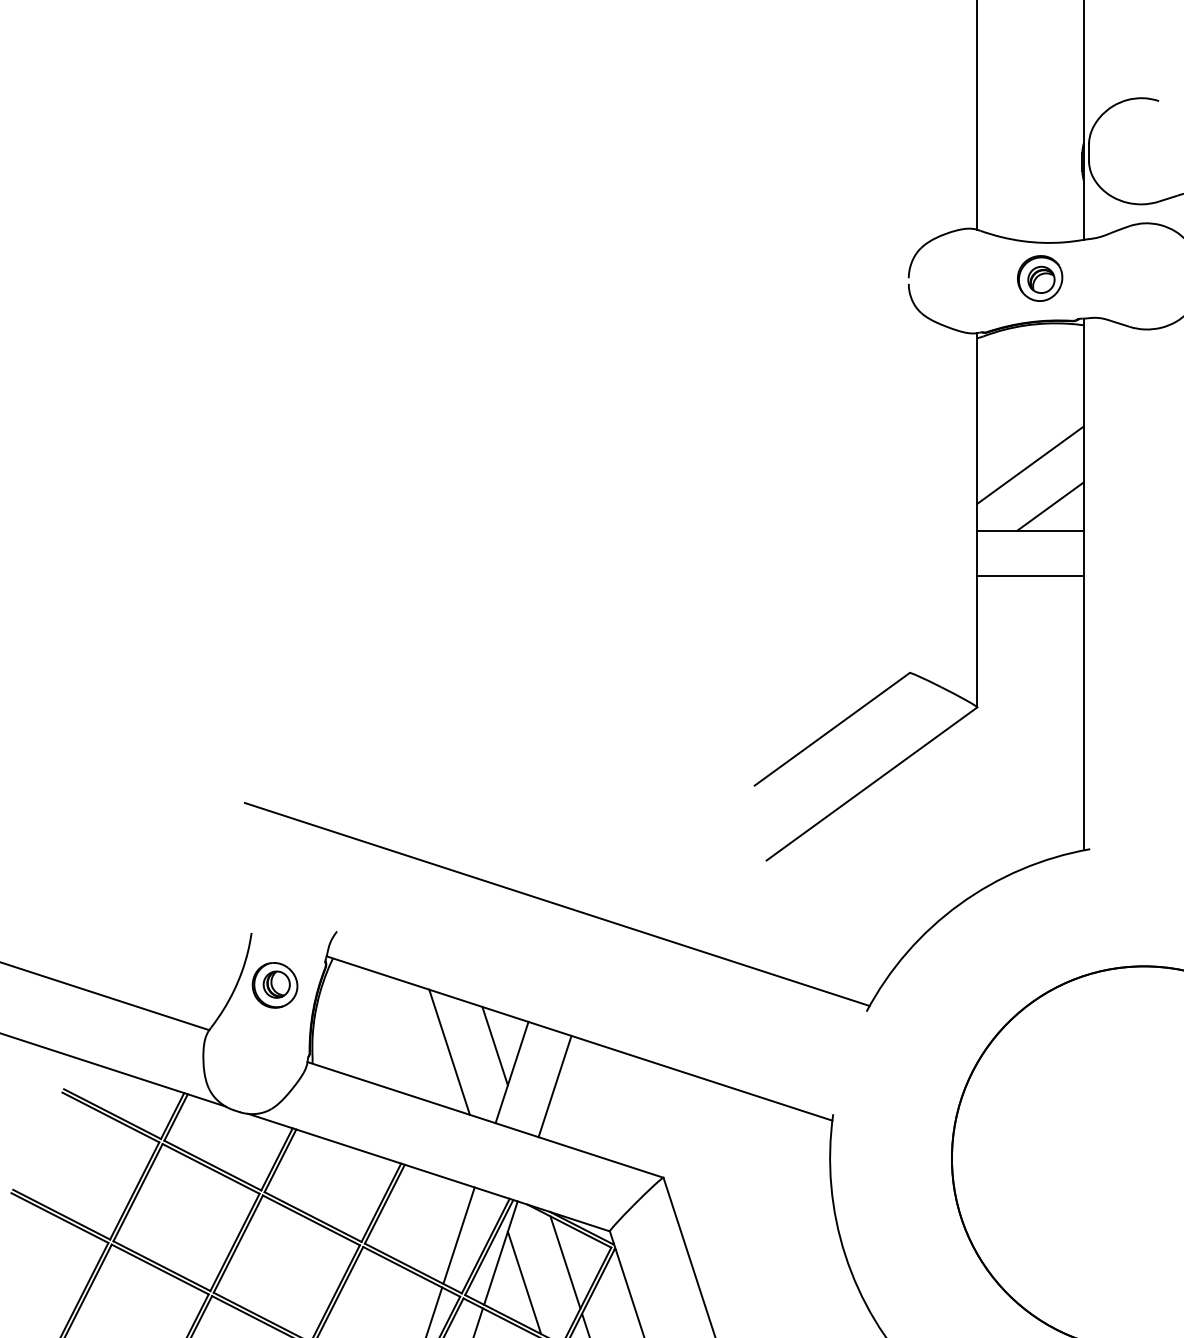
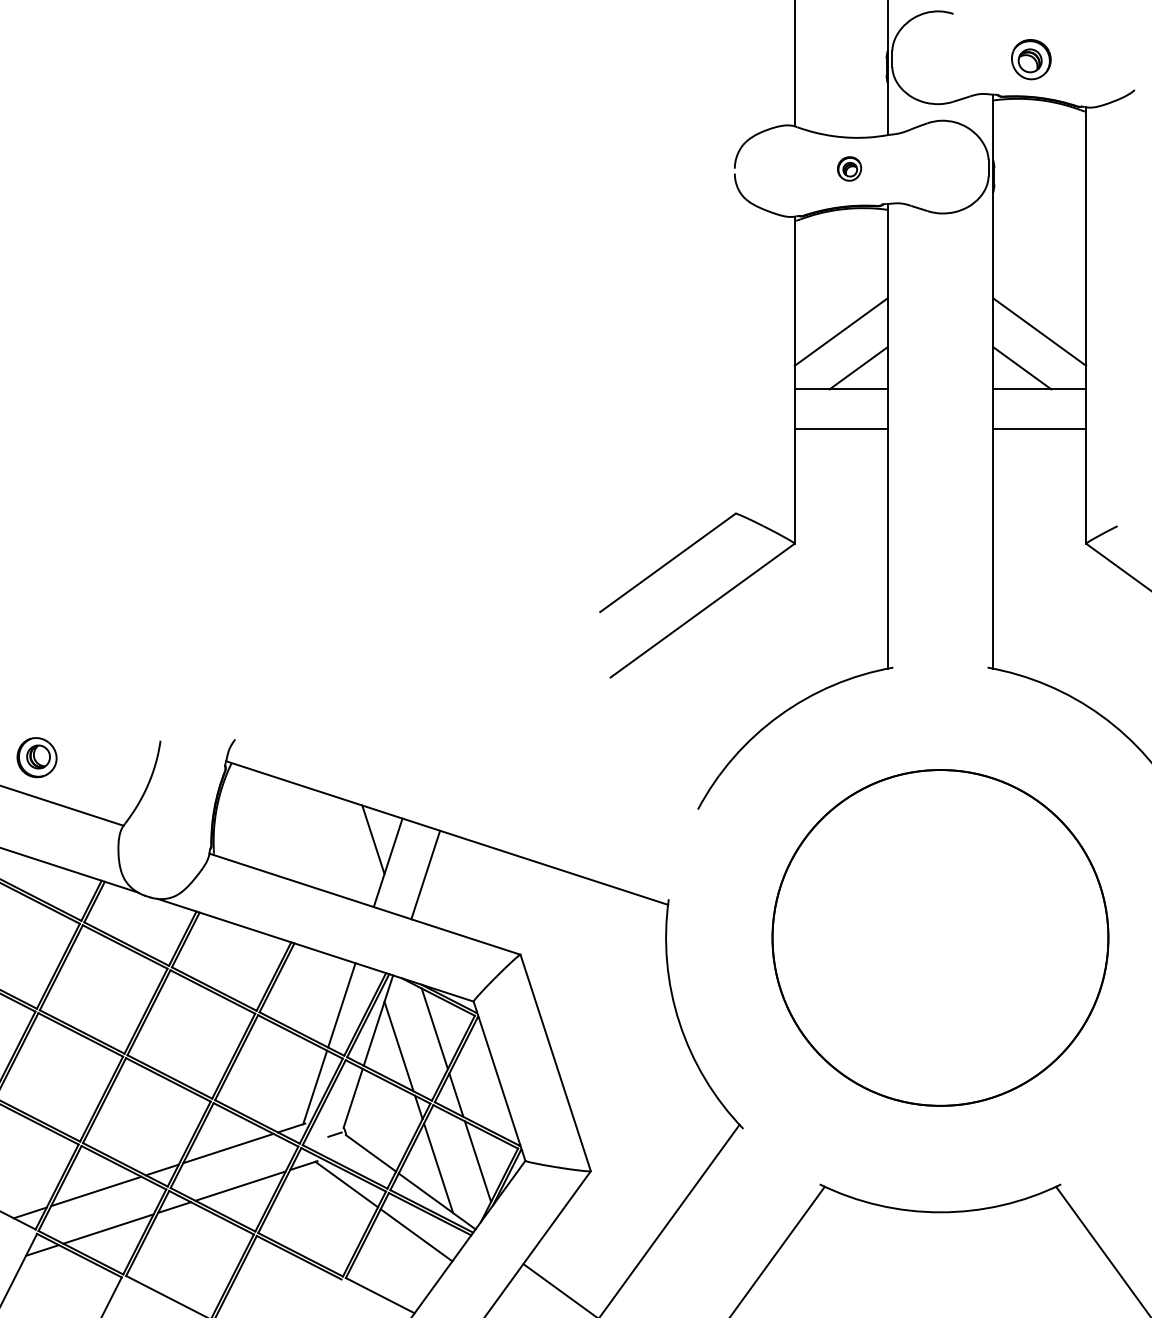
part: (1040, 277) -> (849, 168), size x0.6
line: (557, 903) -> (427, 715), removed
part: (274, 985) -> (36, 757), moved
line: (449, 1051) -> (333, 844), removed

